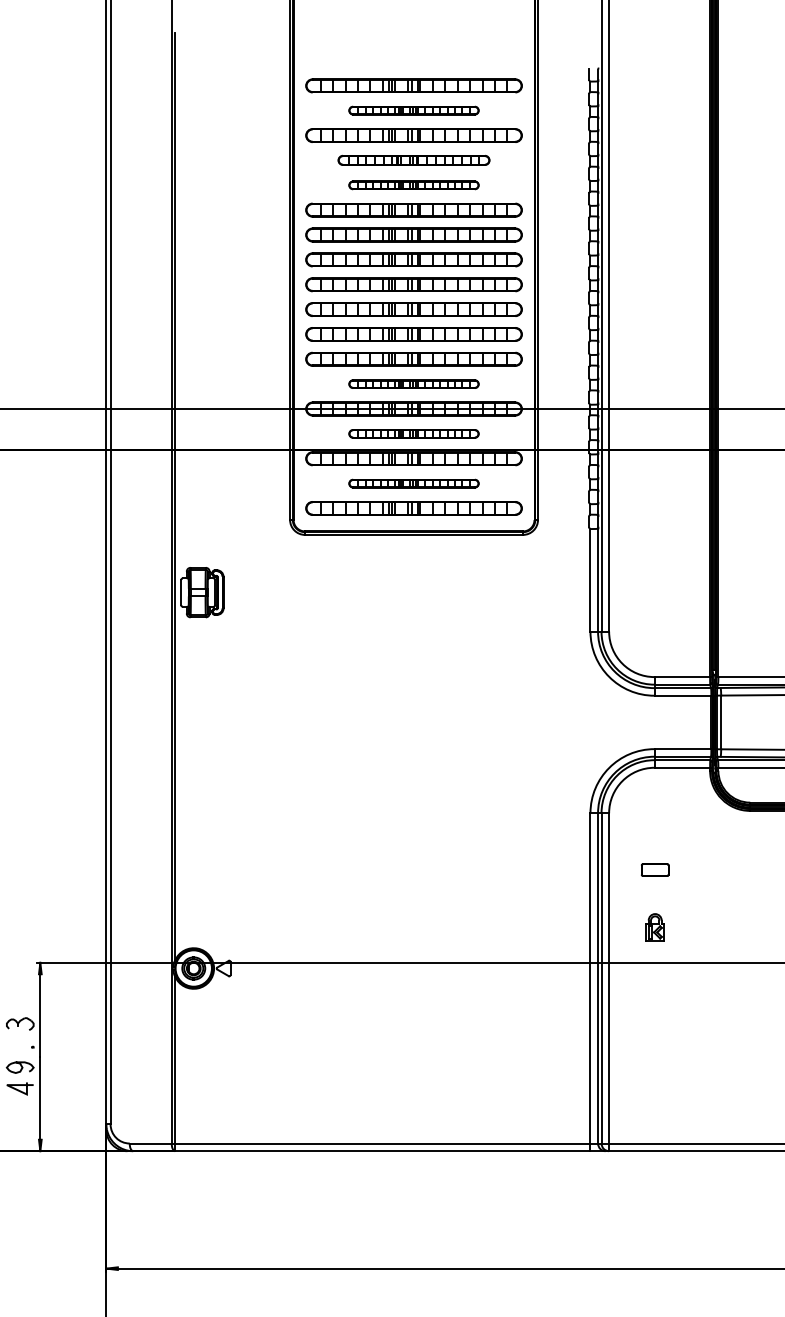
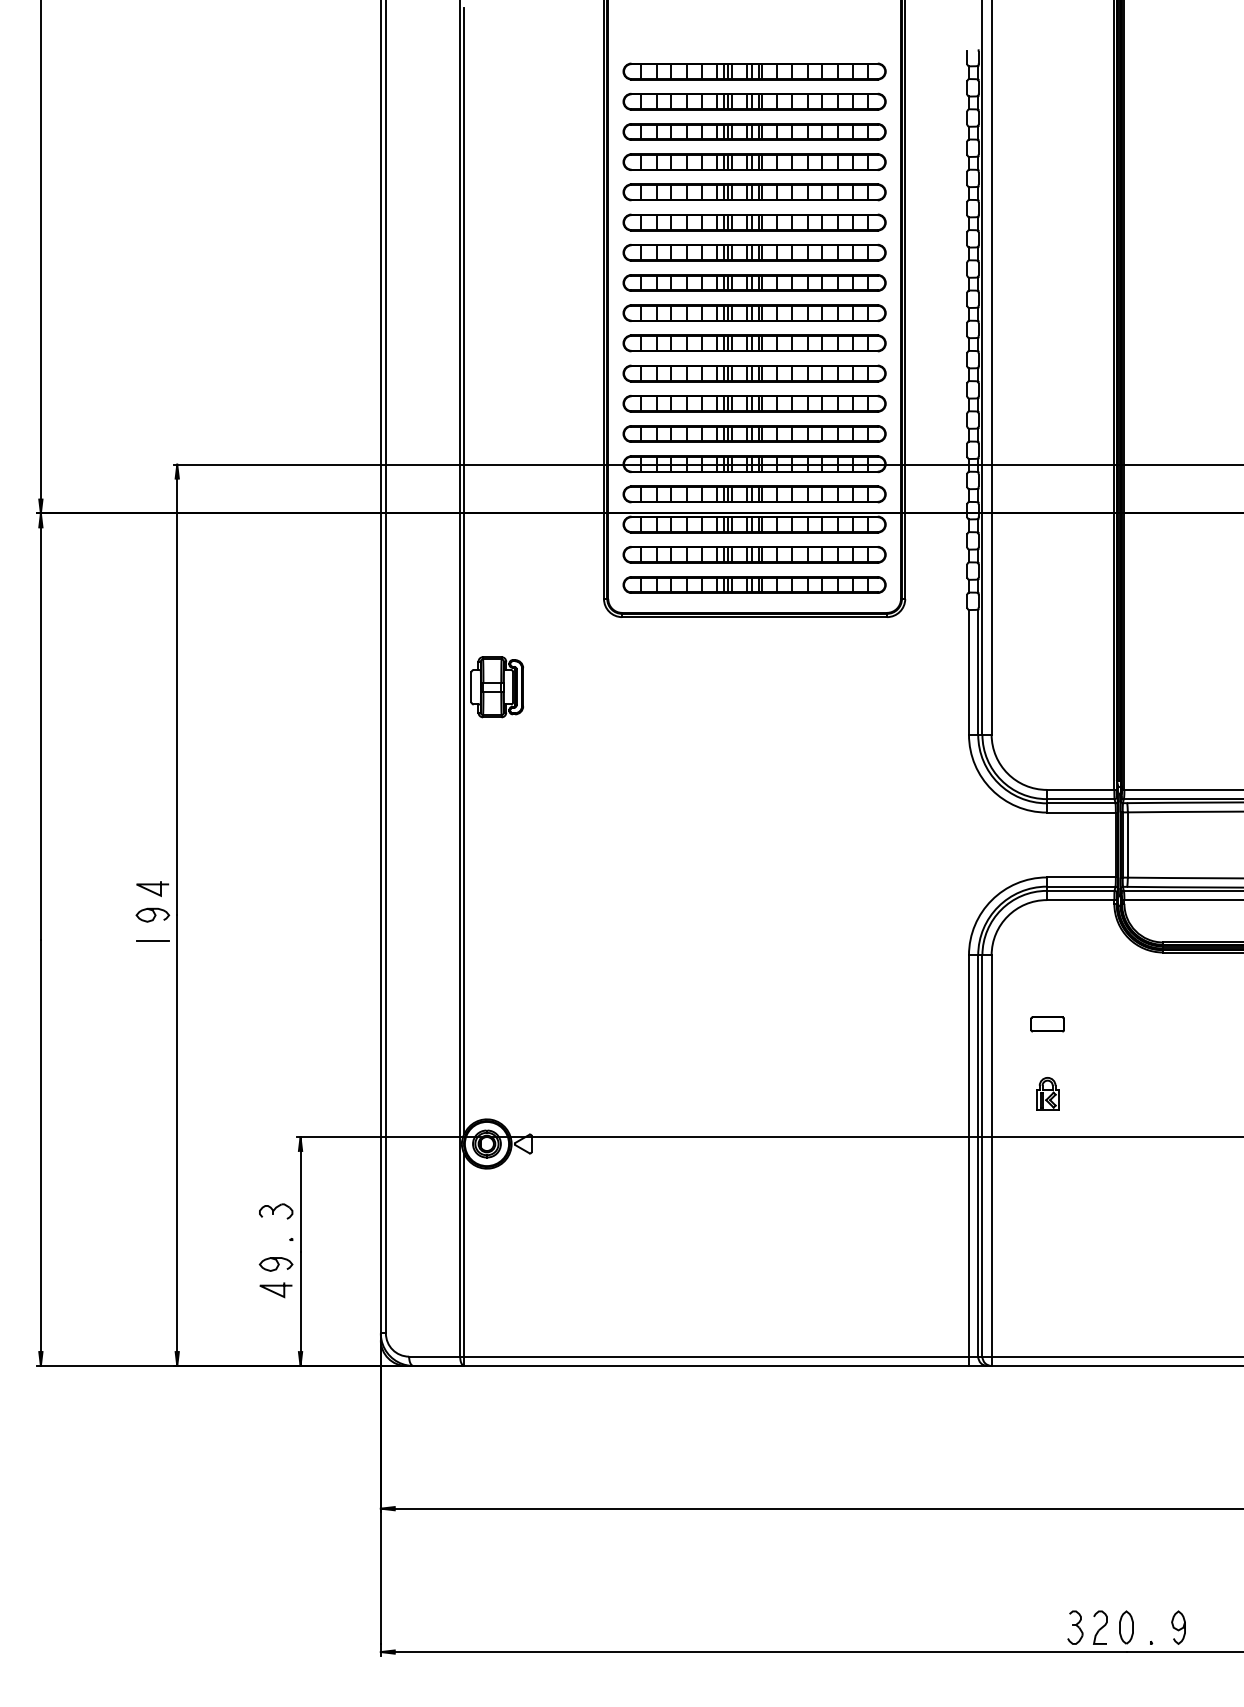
part: (413, 110) -> (754, 101), size x1.67
part: (413, 159) -> (754, 161), size x1.43
part: (413, 185) -> (754, 192), size x1.67
part: (413, 383) -> (754, 433), size x1.67
part: (413, 433) -> (754, 494), size x1.67
part: (413, 483) -> (754, 554), size x1.67

